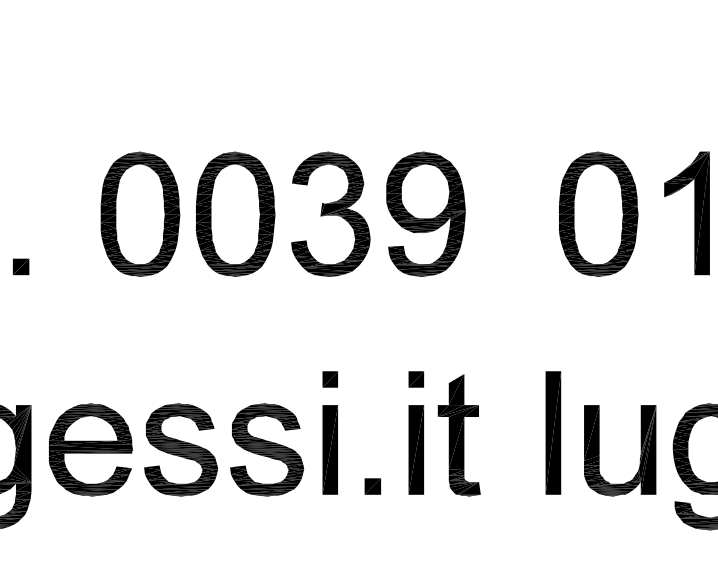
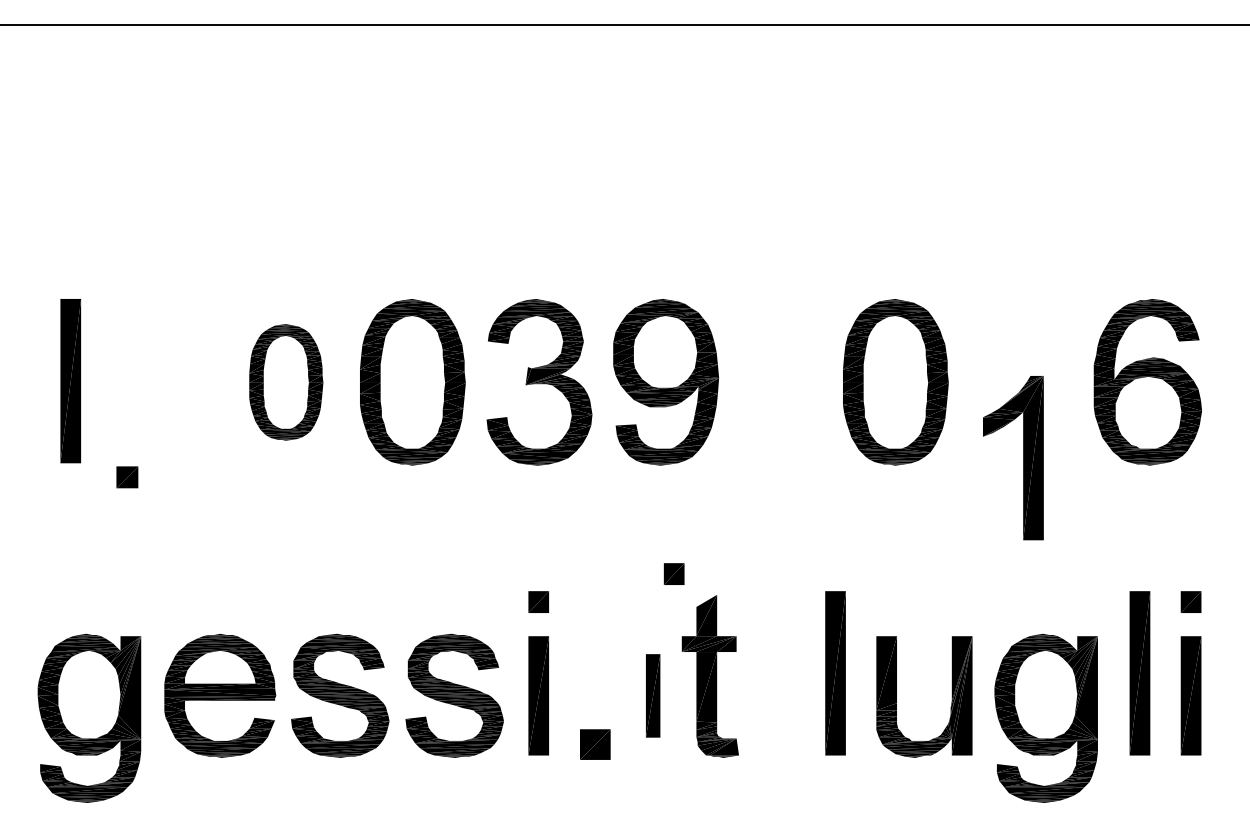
part: (694, 213) -> (1023, 458), moved
part: (140, 214) -> (286, 382), size x0.7
part: (21, 267) -> (127, 477), moved
part: (415, 379) -> (673, 573), moved
part: (415, 449) -> (652, 695), size x0.7
part: (372, 486) -> (595, 744), size x1.4

